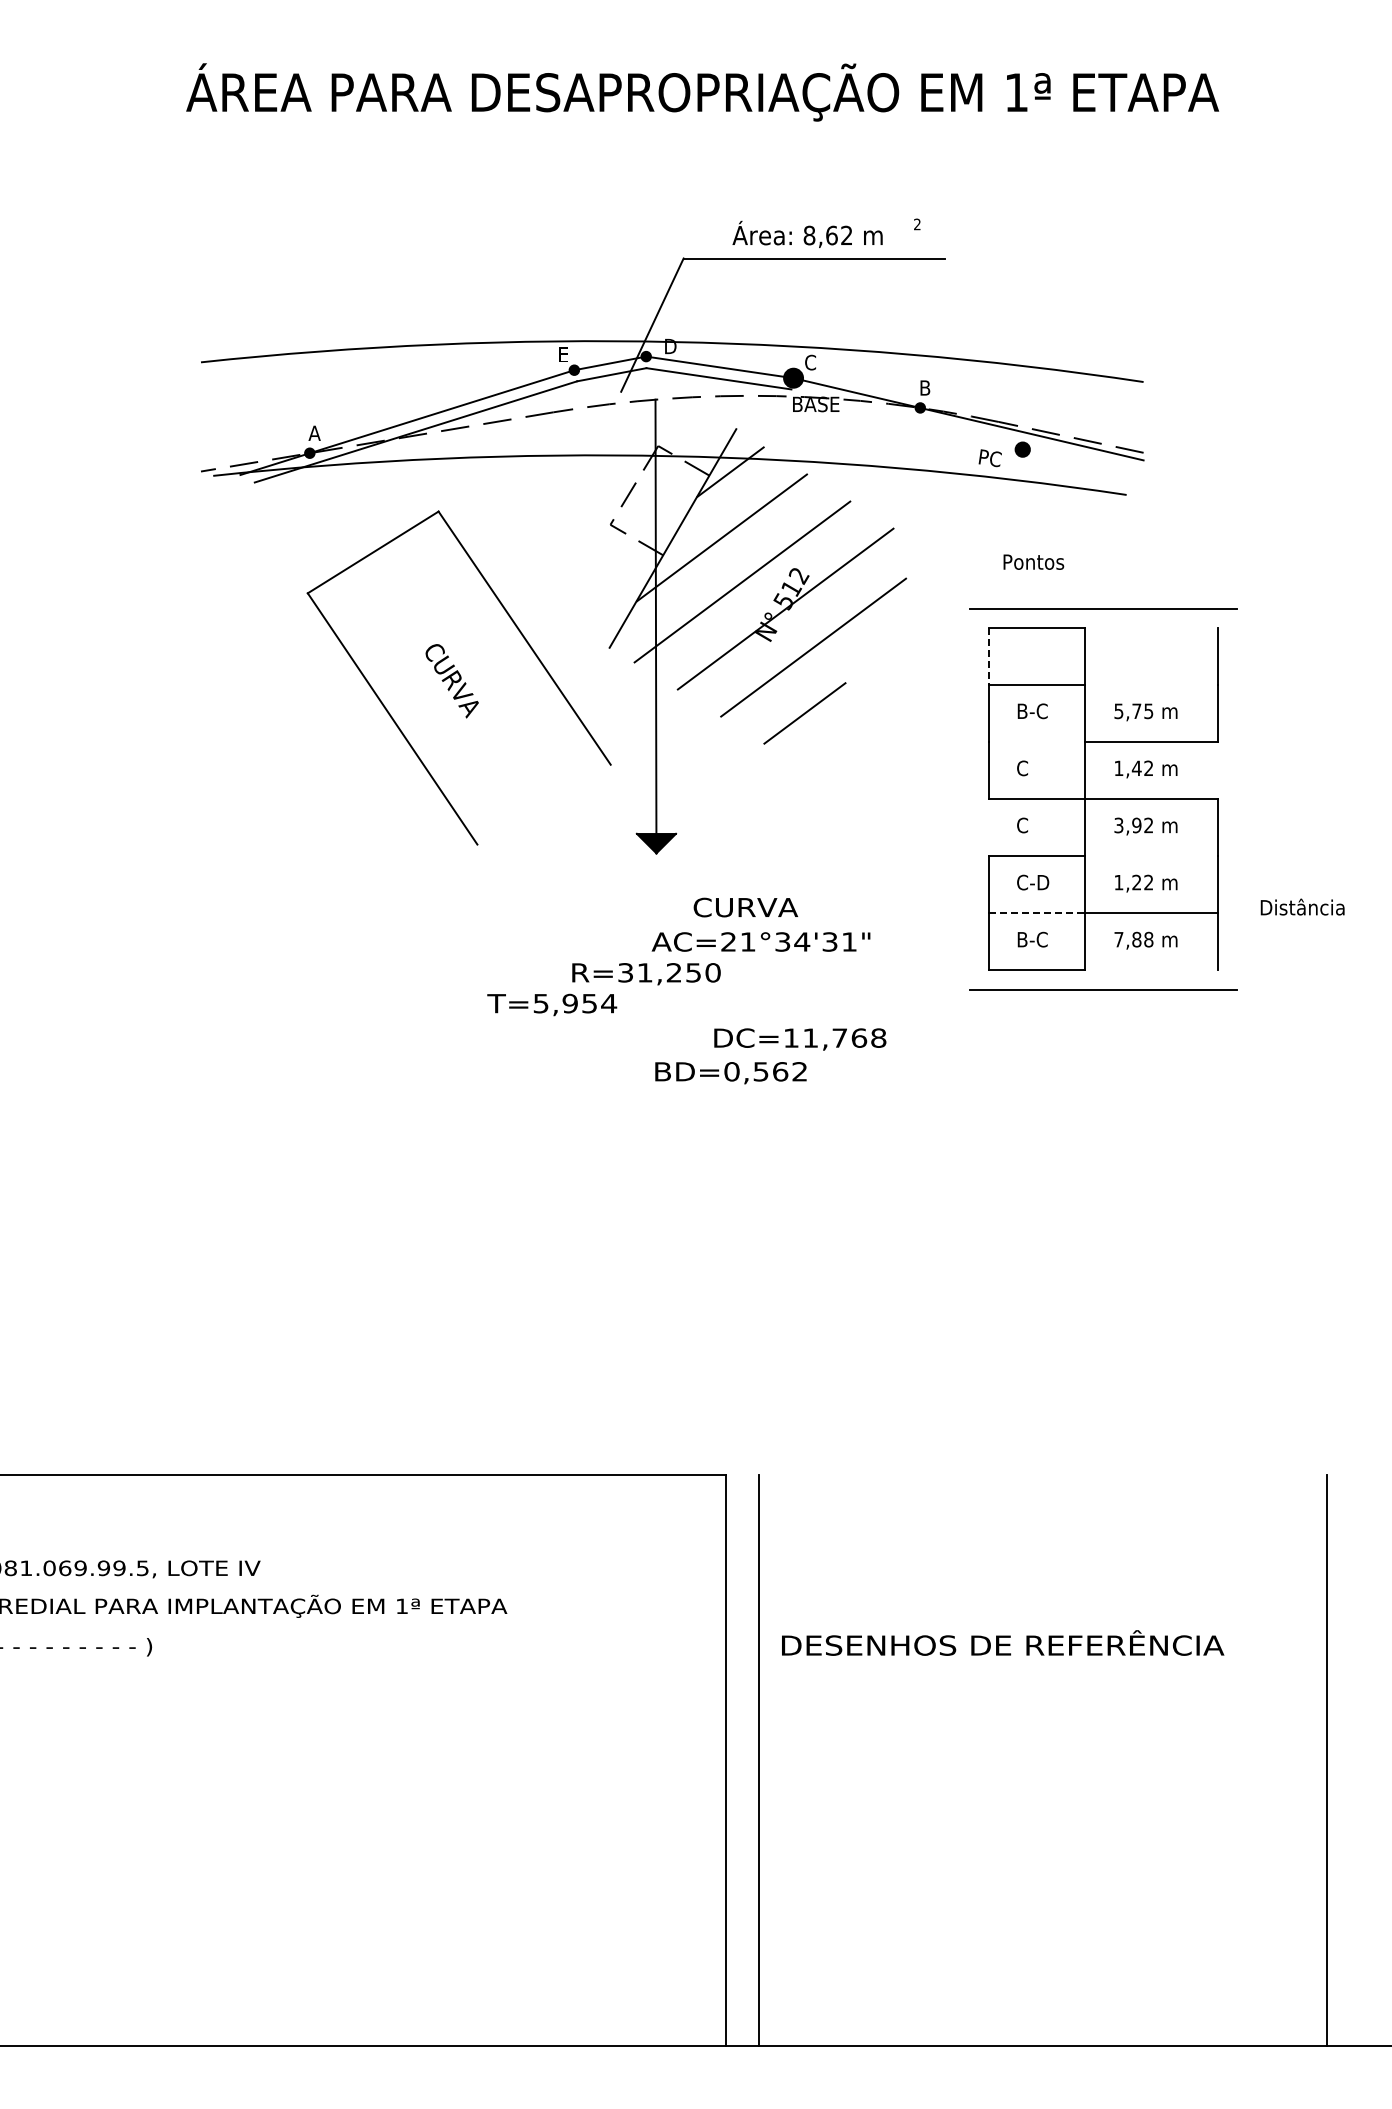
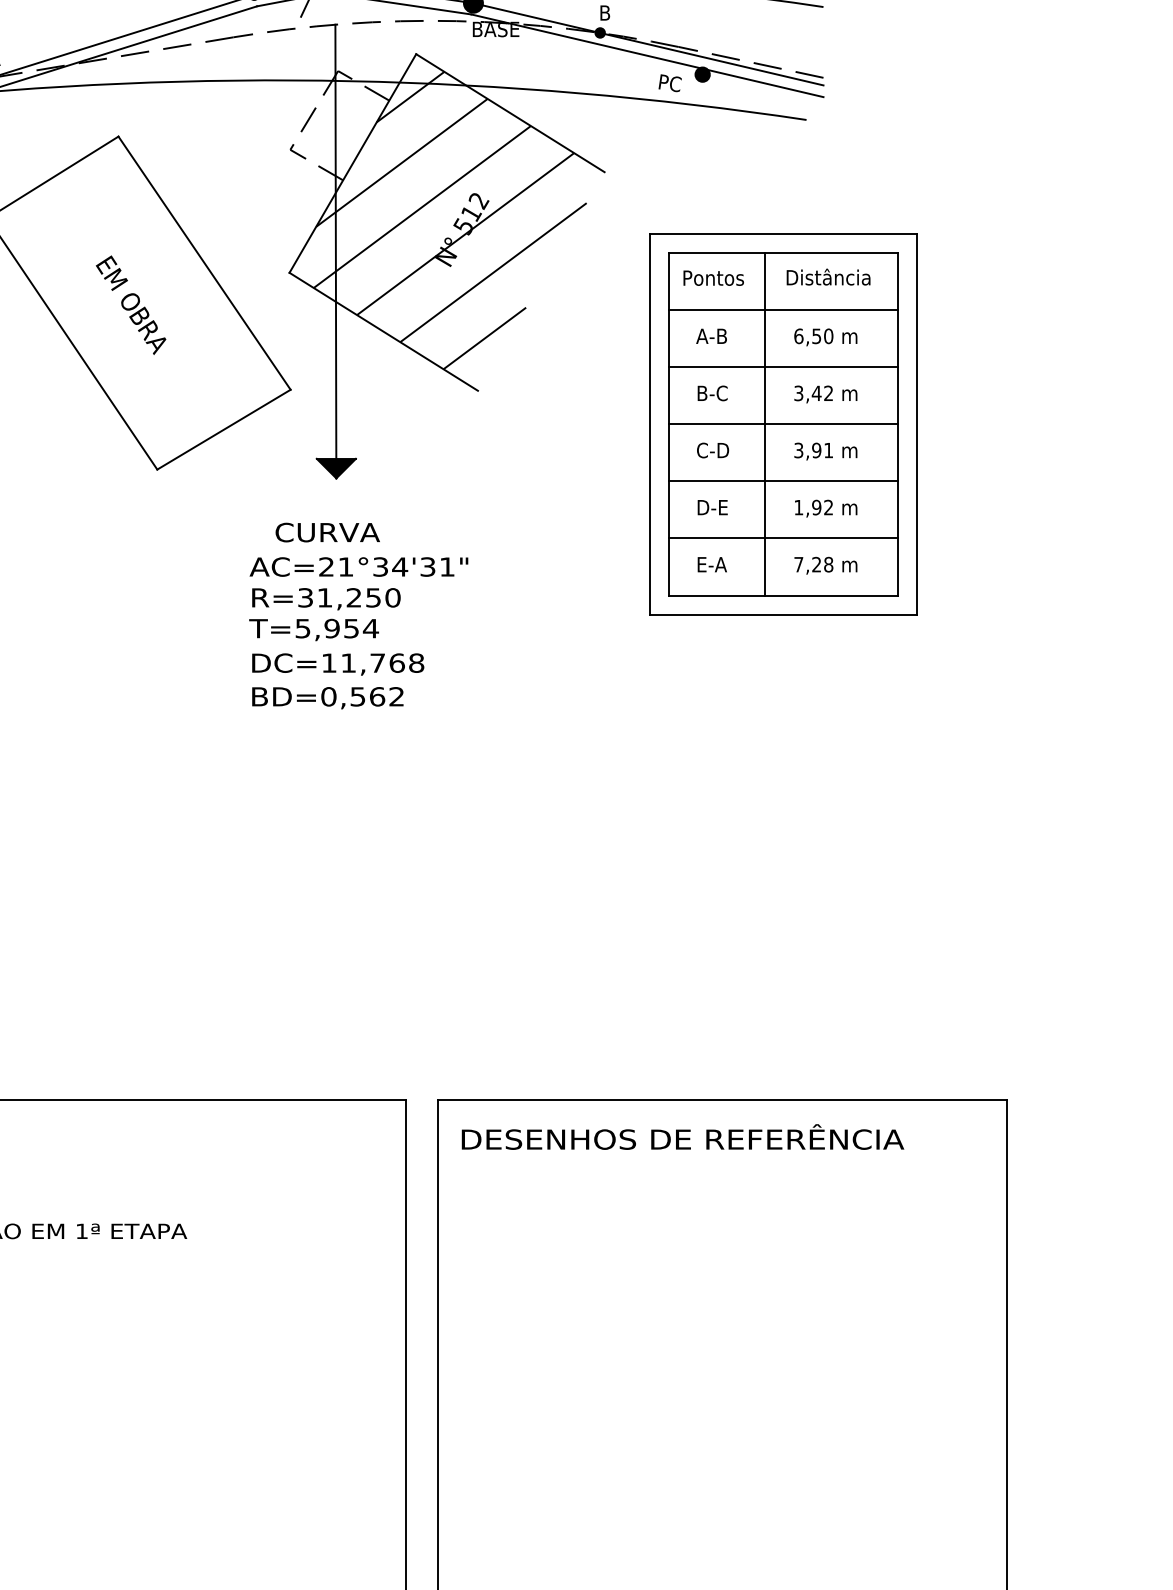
line: (967, 430) -> (647, 55), added
line: (830, 488) -> (510, 113), added
text: (1033, 561) -> (713, 277), moved
line: (1150, 627) -> (830, 252), added
line: (989, 656) -> (669, 281), dashed -> solid
text: (451, 679) -> (131, 304), CURVA -> EM OBRA
line: (1150, 685) -> (830, 310), added
line: (703, 706) -> (383, 331), added
text: (1031, 711) -> (711, 336), B-C -> A-B
text: (1133, 711) -> (813, 336), 5,75 -> 6,50
line: (1036, 742) -> (716, 367), added
text: (1032, 768) -> (712, 393), C -> B-C
text: (1118, 768) -> (798, 393), 1,42 -> 3,42
line: (1217, 770) -> (897, 395), added
line: (970, 798) -> (650, 423), added
line: (1236, 798) -> (916, 423), added
line: (543, 804) -> (223, 429), added
text: (1148, 824) -> (828, 449), 3,92 -> 3,91
text: (1039, 825) -> (719, 450), C -> C-D
line: (989, 827) -> (669, 452), added
line: (1150, 856) -> (830, 481), added
text: (1033, 882) -> (713, 507), C-D -> D-E
text: (1136, 882) -> (816, 507), 1,22 -> 1,92
text: (1302, 906) -> (828, 276), moved
text: (745, 907) -> (327, 532), moved
line: (1037, 913) -> (717, 538), dashed -> solid
text: (1035, 939) -> (715, 564), B-C -> E-A
text: (1136, 939) -> (816, 564), 7,88 -> 7,28
text: (760, 941) -> (358, 566), moved
line: (1150, 970) -> (830, 595), added
text: (552, 1004) -> (314, 629), moved
text: (800, 1039) -> (338, 664), moved
text: (730, 1073) -> (327, 698), moved
line: (1042, 1474) -> (722, 1099), added
text: (1003, 1642) -> (683, 1136), moved

